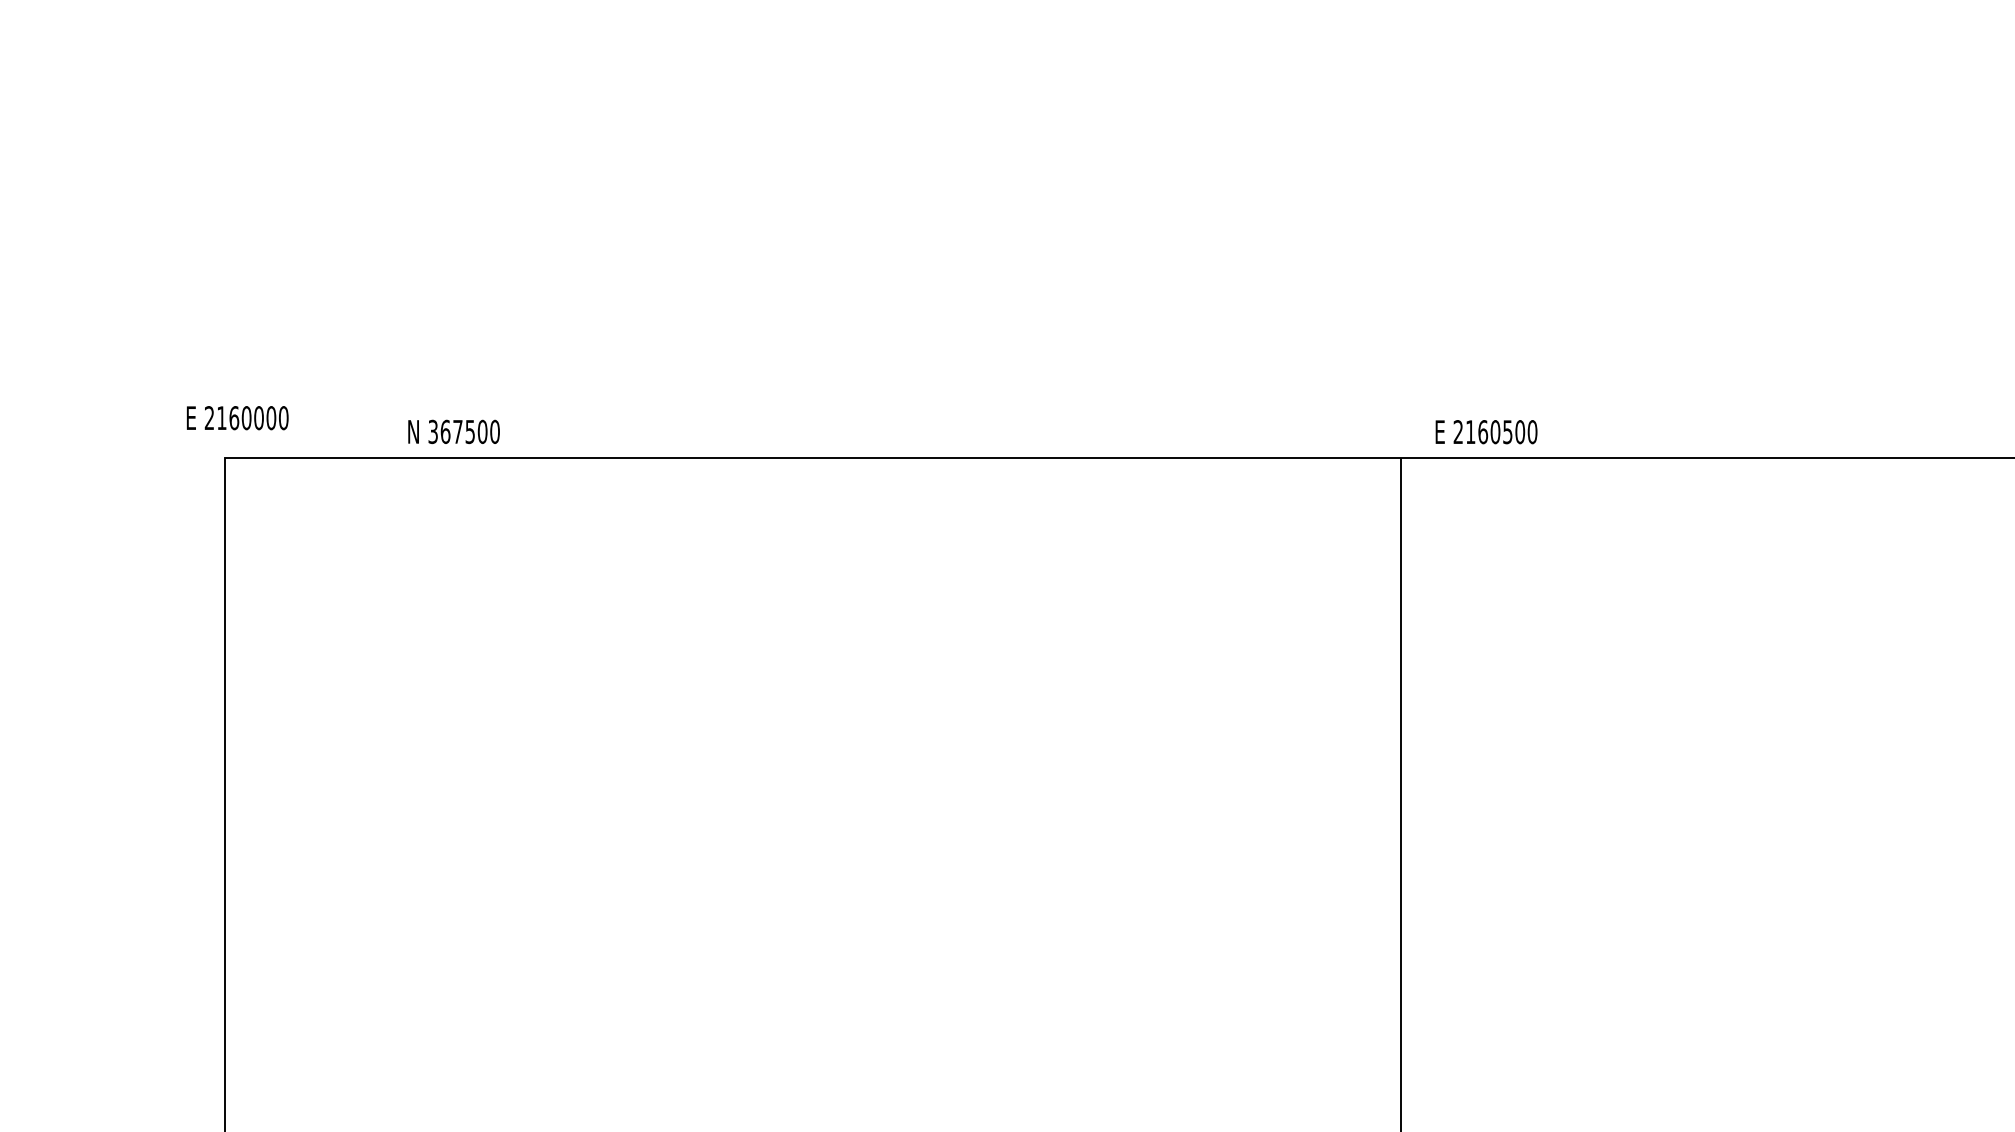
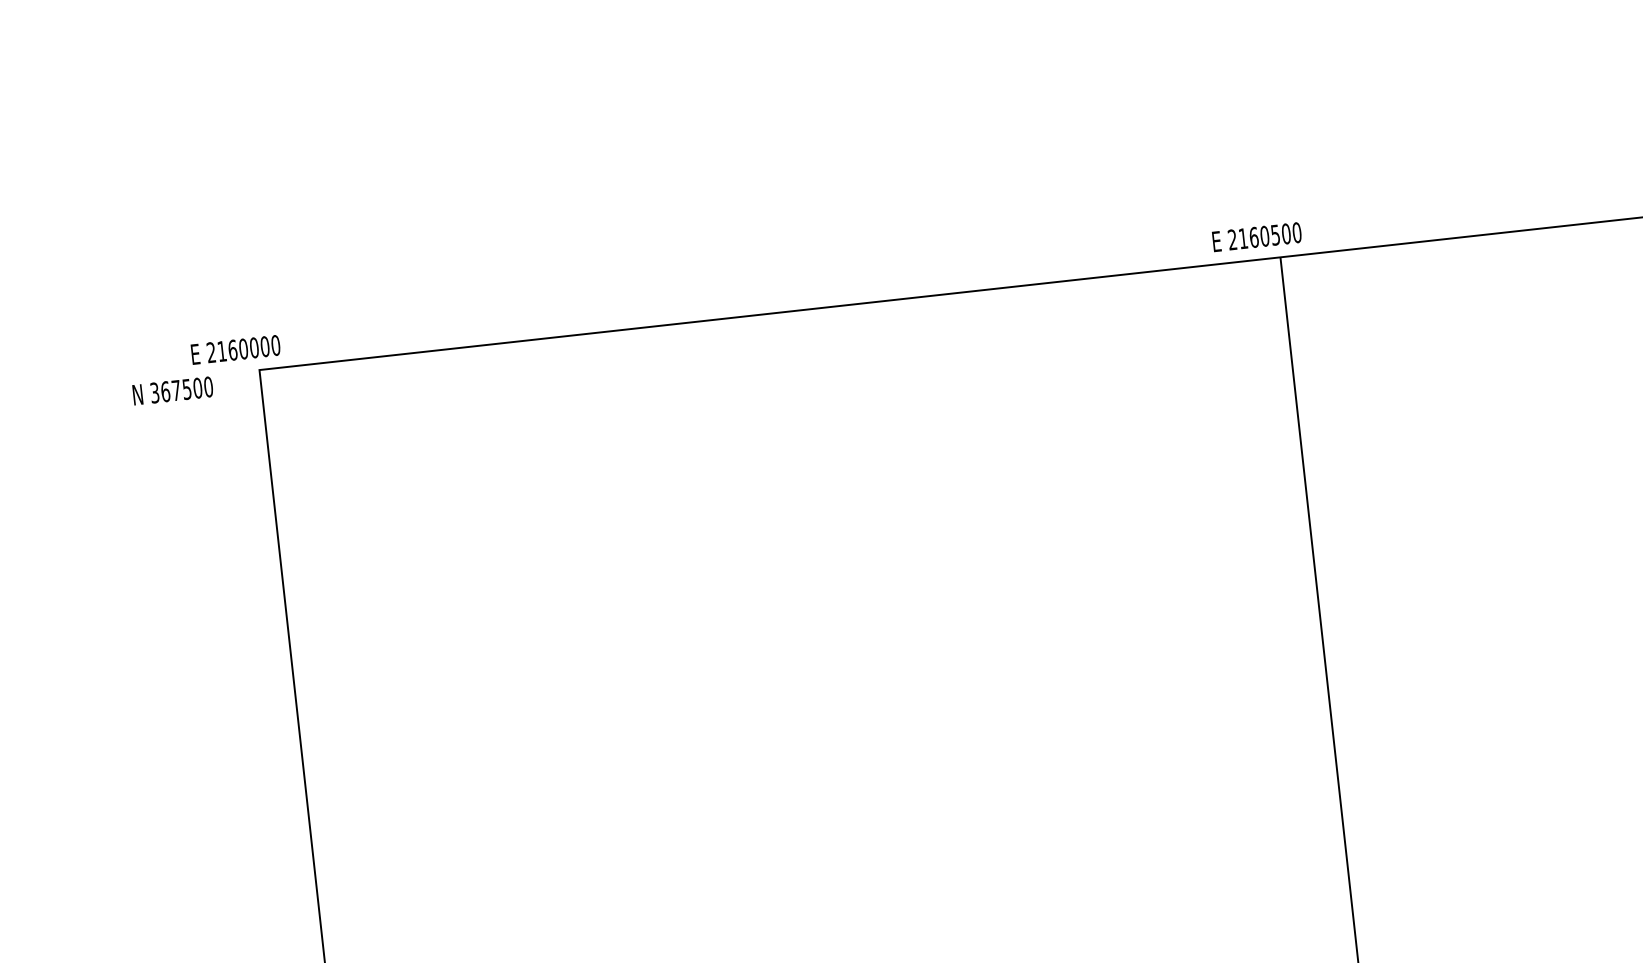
text: (237, 418) -> (235, 350), moved
text: (453, 431) -> (172, 390), moved
text: (1486, 432) -> (1257, 237), moved

